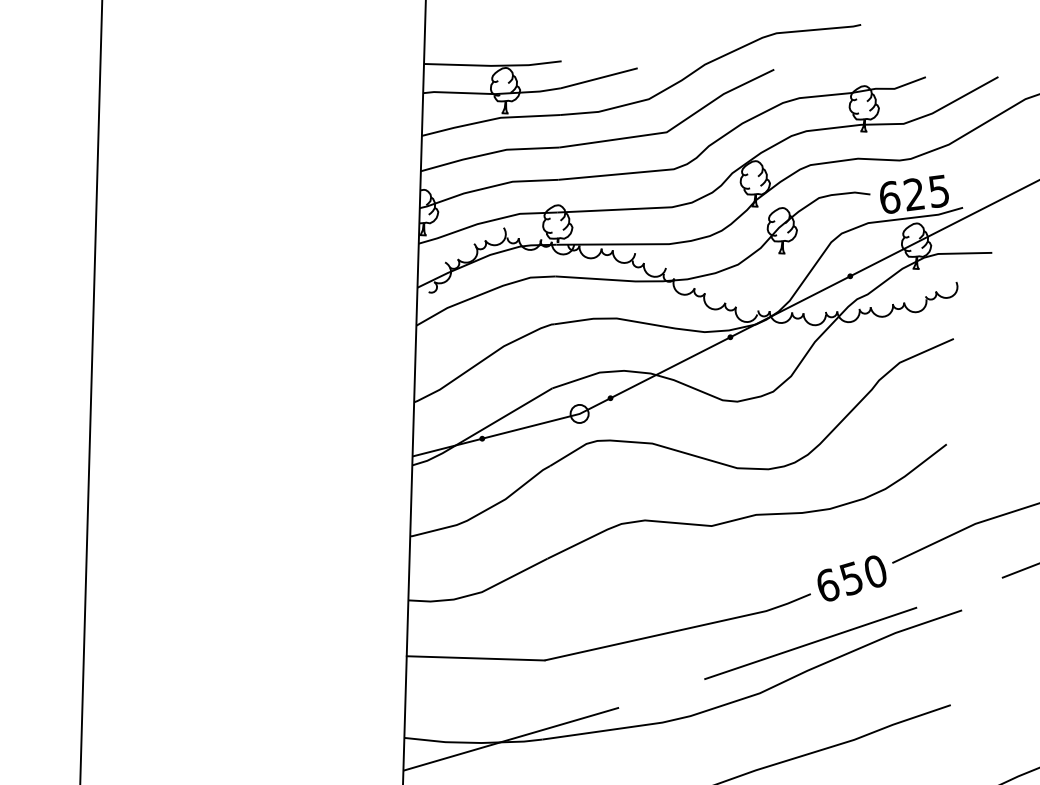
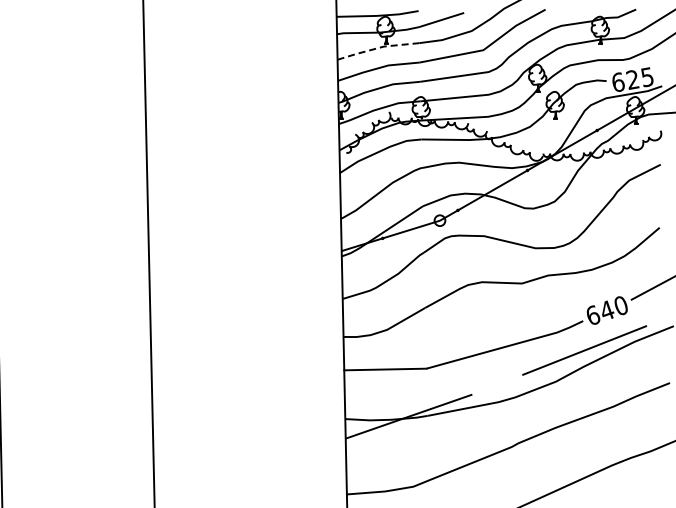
line: (491, 120) -> (378, 48), solid -> dashed
text: (850, 578) -> (606, 310), 650 -> 640

